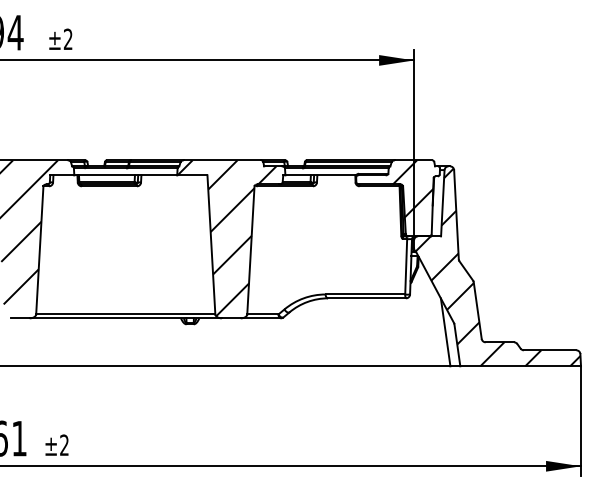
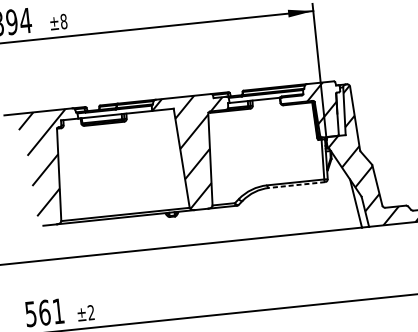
text: (67, 39) -> (63, 21), ±2 -> ±8
line: (366, 298) -> (296, 185), solid -> dashed

